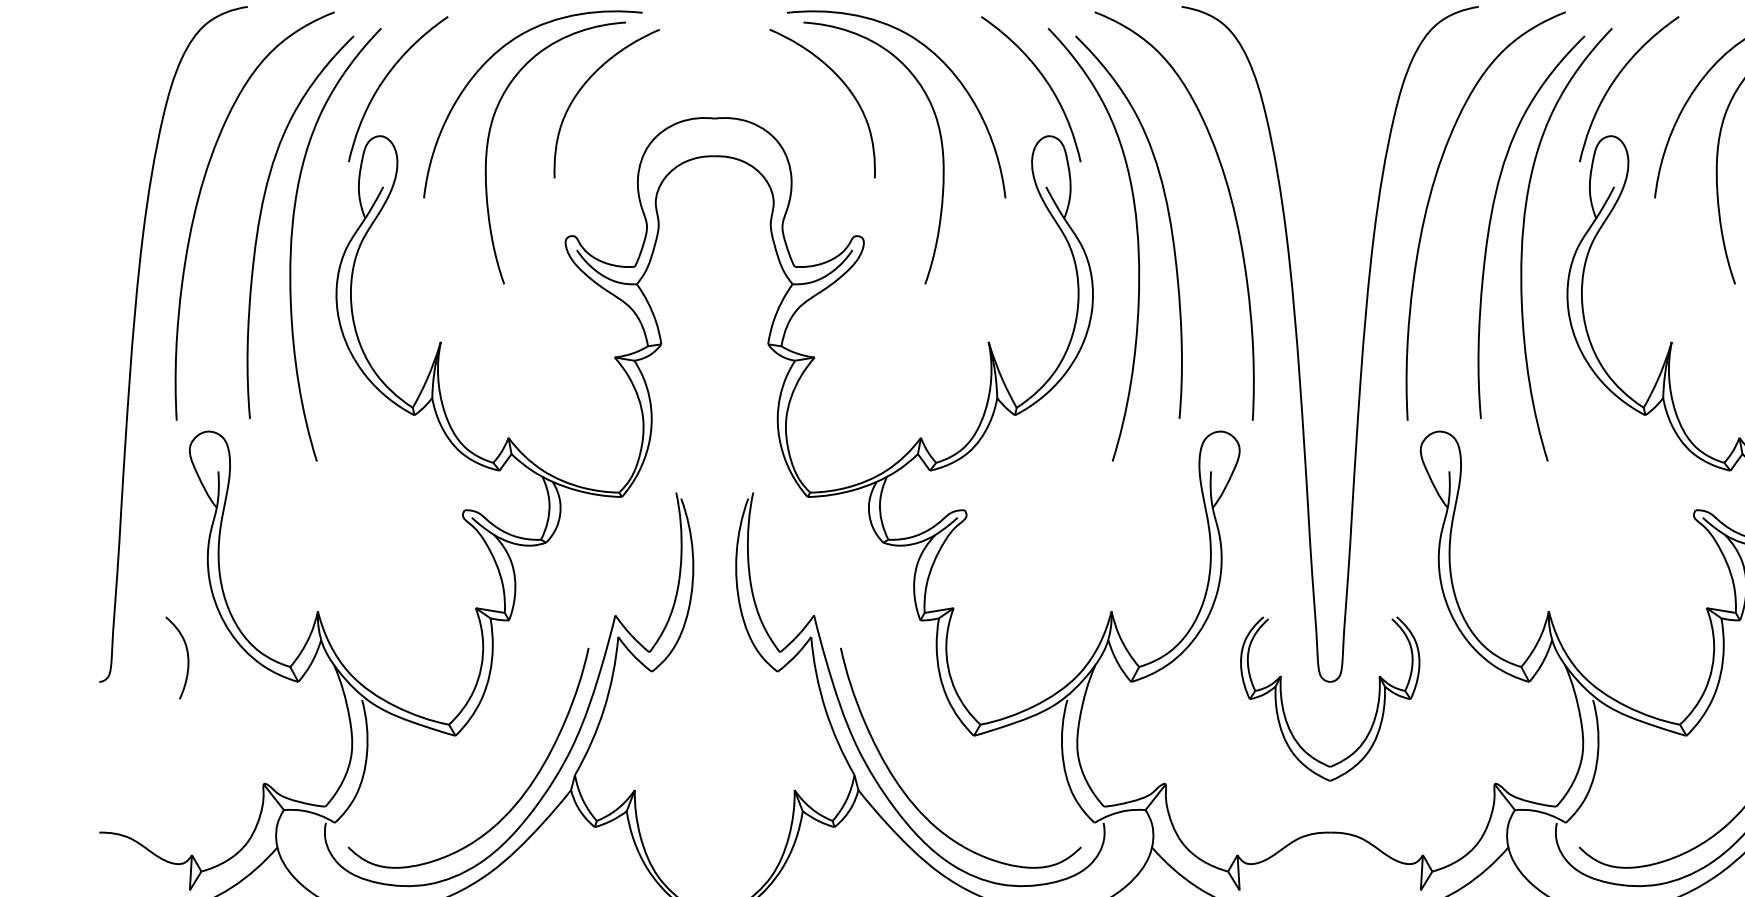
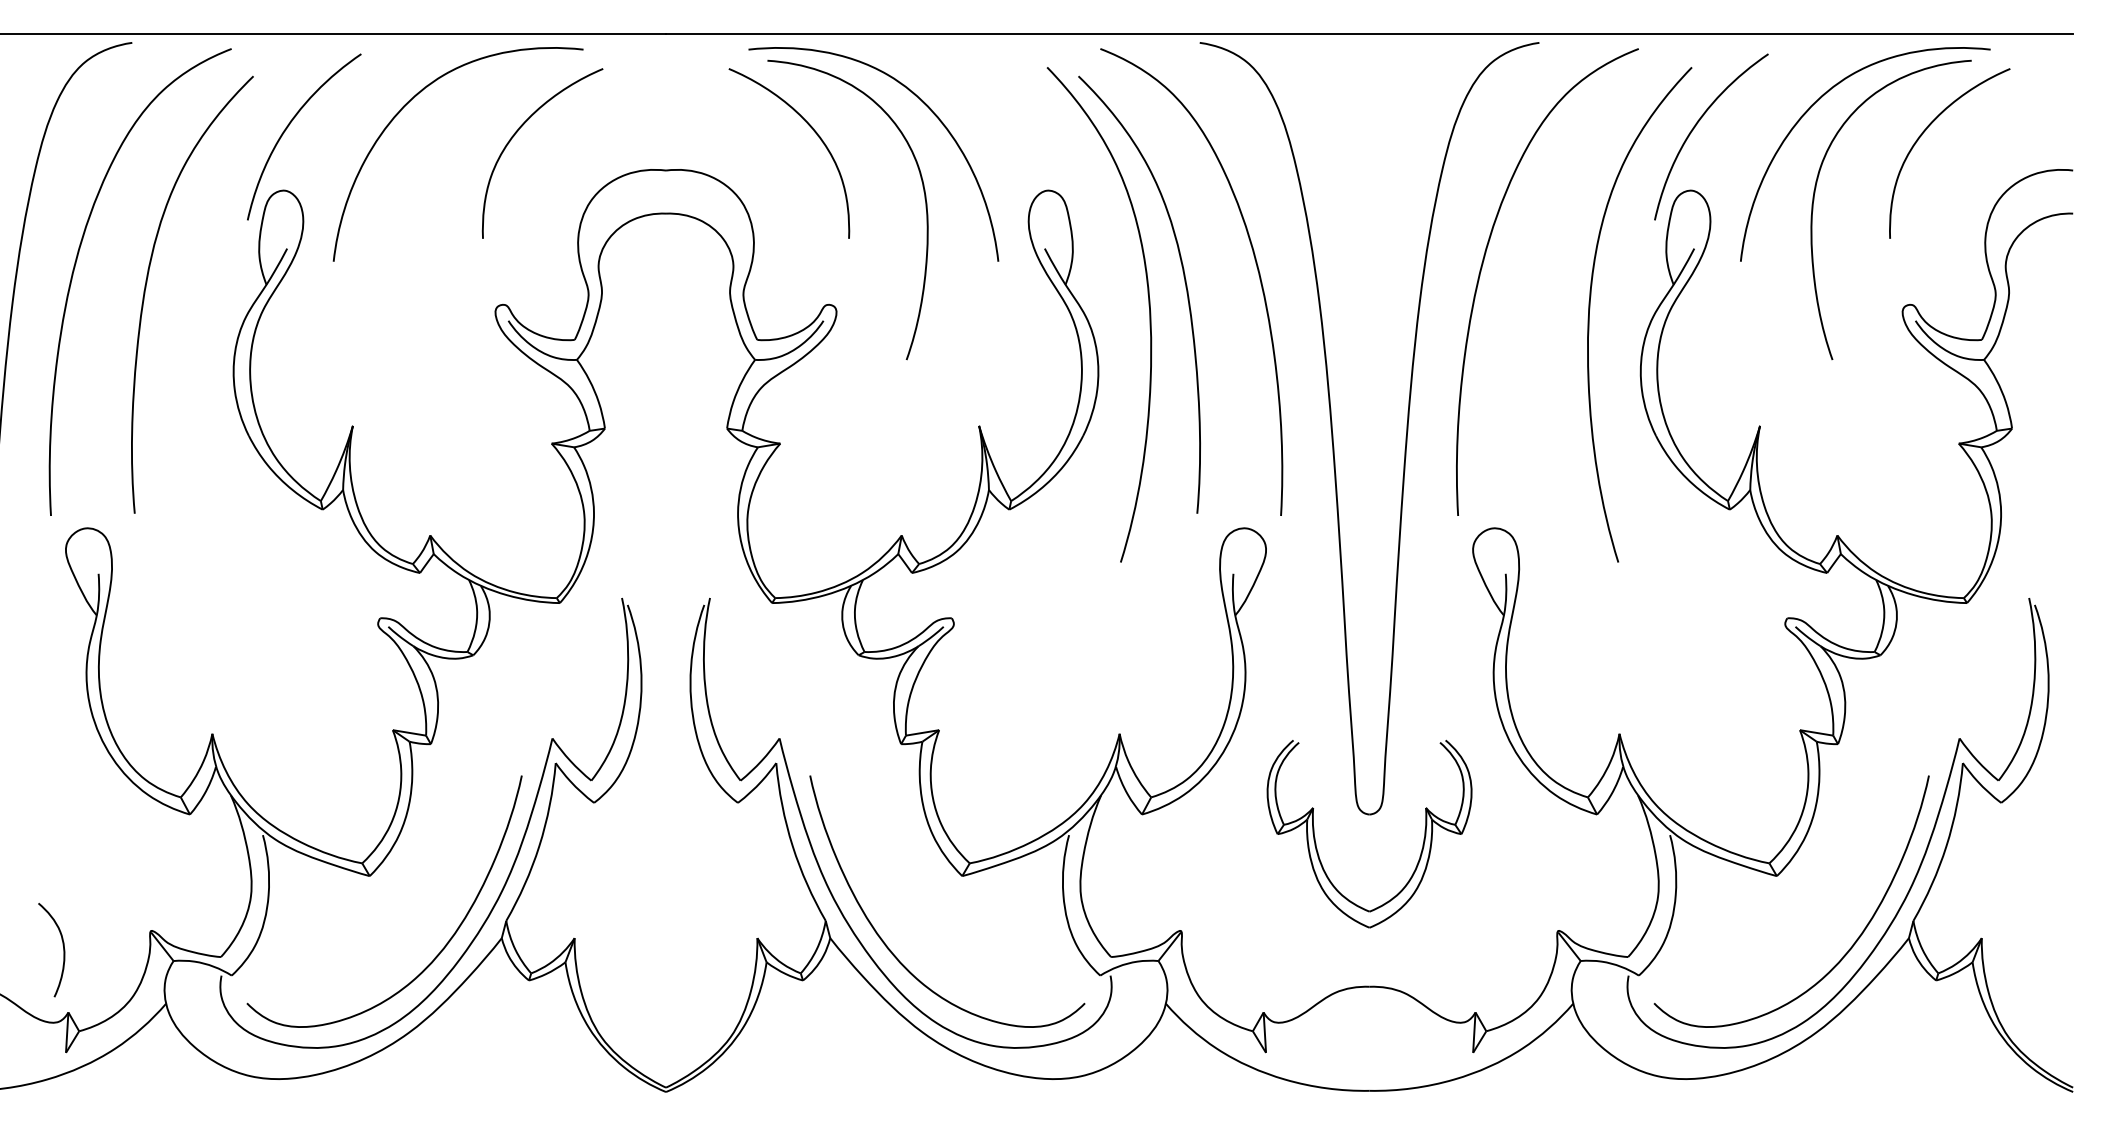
curve: (1044, 80) -> (1043, 127), removed
curve: (488, 143) -> (407, 199), removed
curve: (1491, 222) -> (1553, 289), removed
curve: (292, 237) -> (183, 306), removed
curve: (187, 658) -> (63, 950), moved

